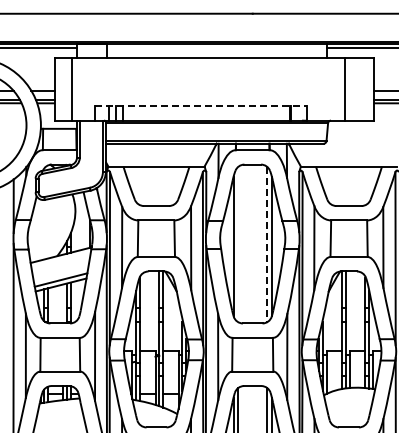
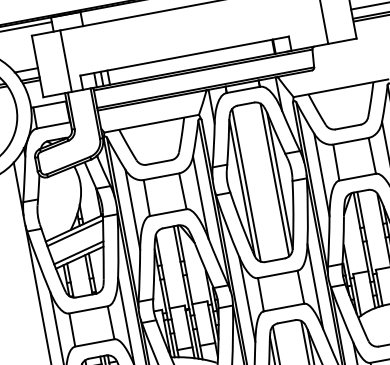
line: (71, 89) -> (65, 61), moved
line: (201, 106) -> (184, 56), dashed -> solid
line: (238, 244) -> (246, 185), added
line: (267, 244) -> (275, 179), dashed -> solid
line: (60, 259) -> (74, 232), added

